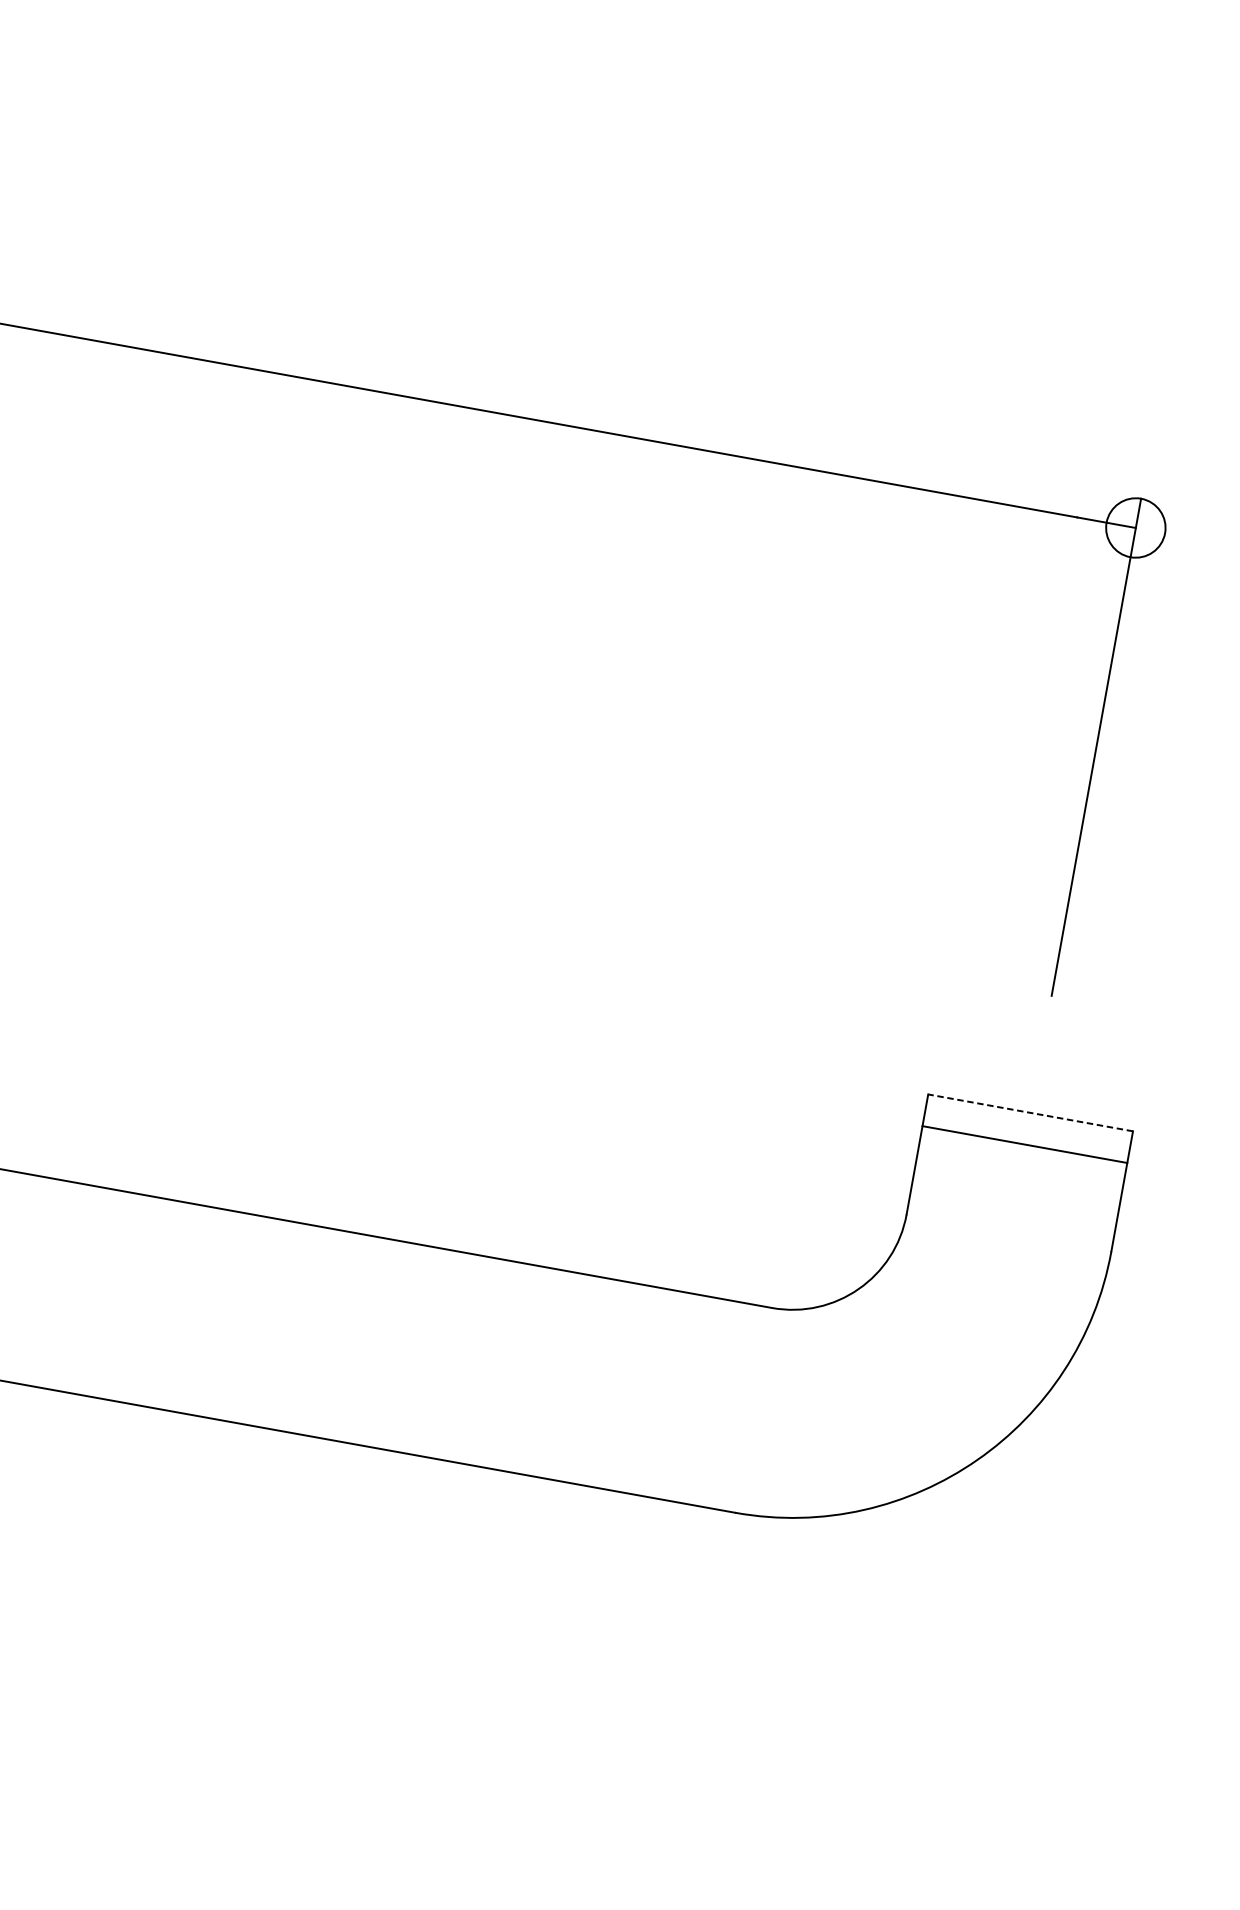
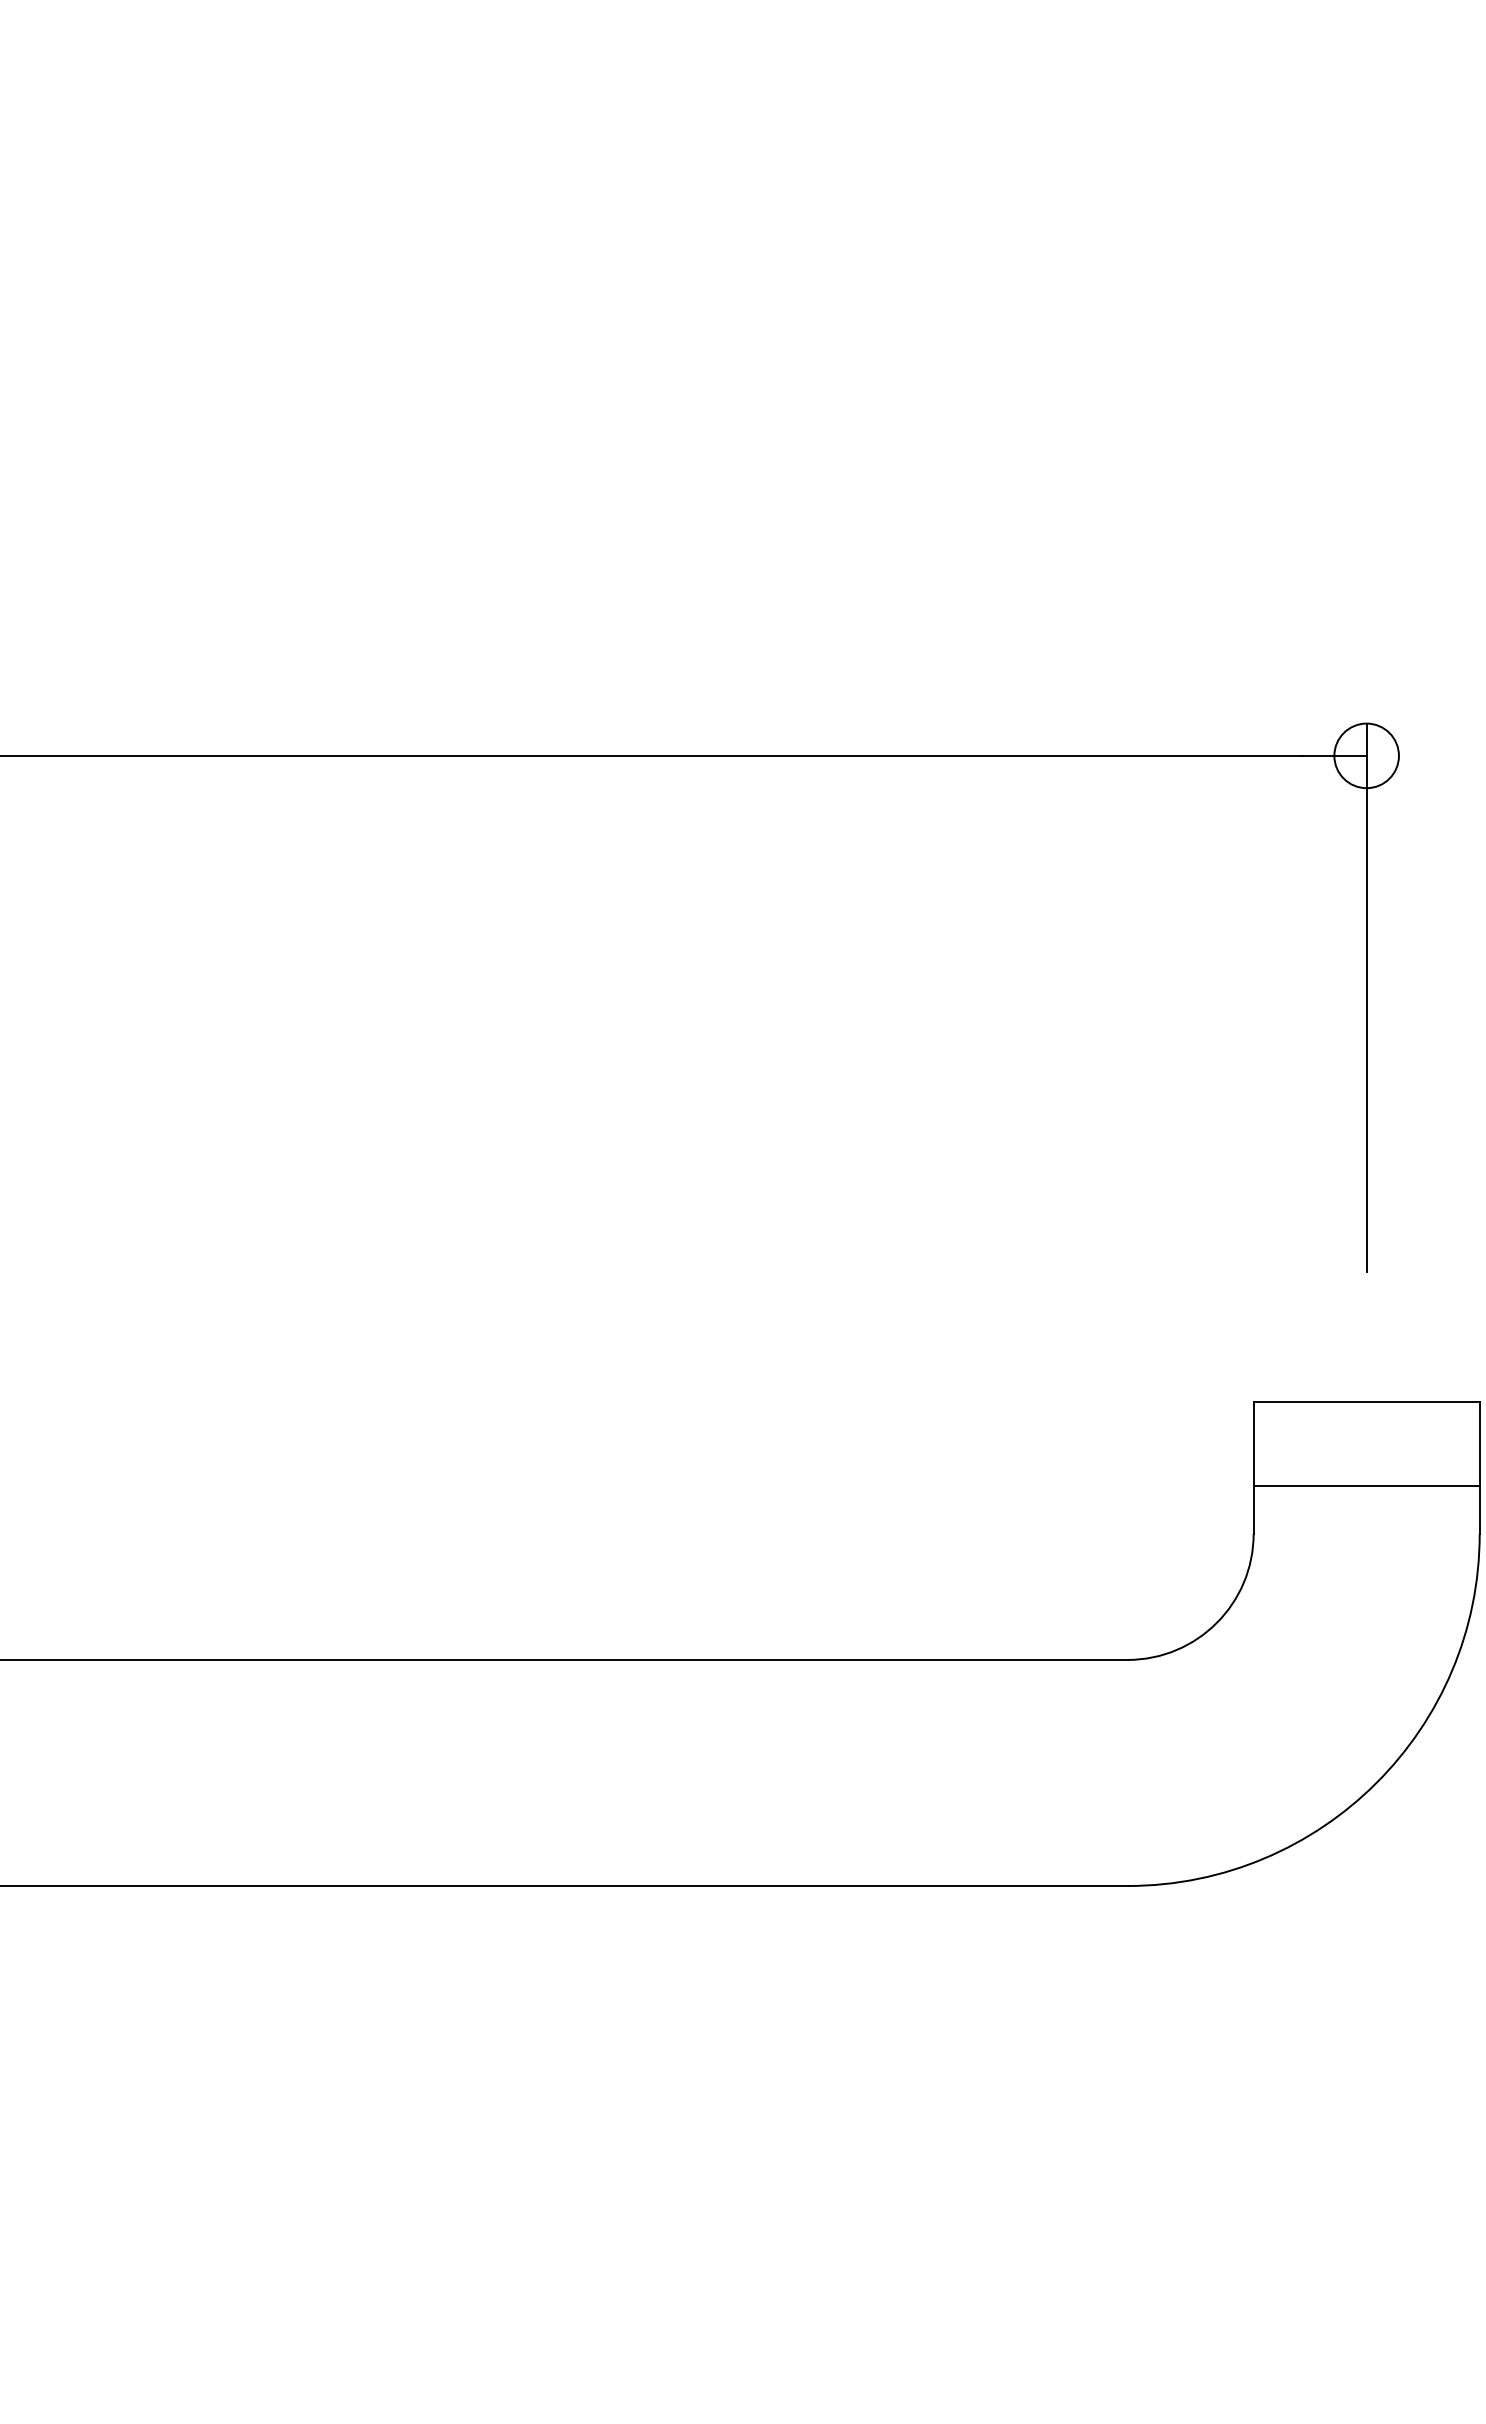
line: (1030, 1112) -> (1366, 1401), dashed -> solid
line: (1024, 1144) -> (1366, 1485), moved

